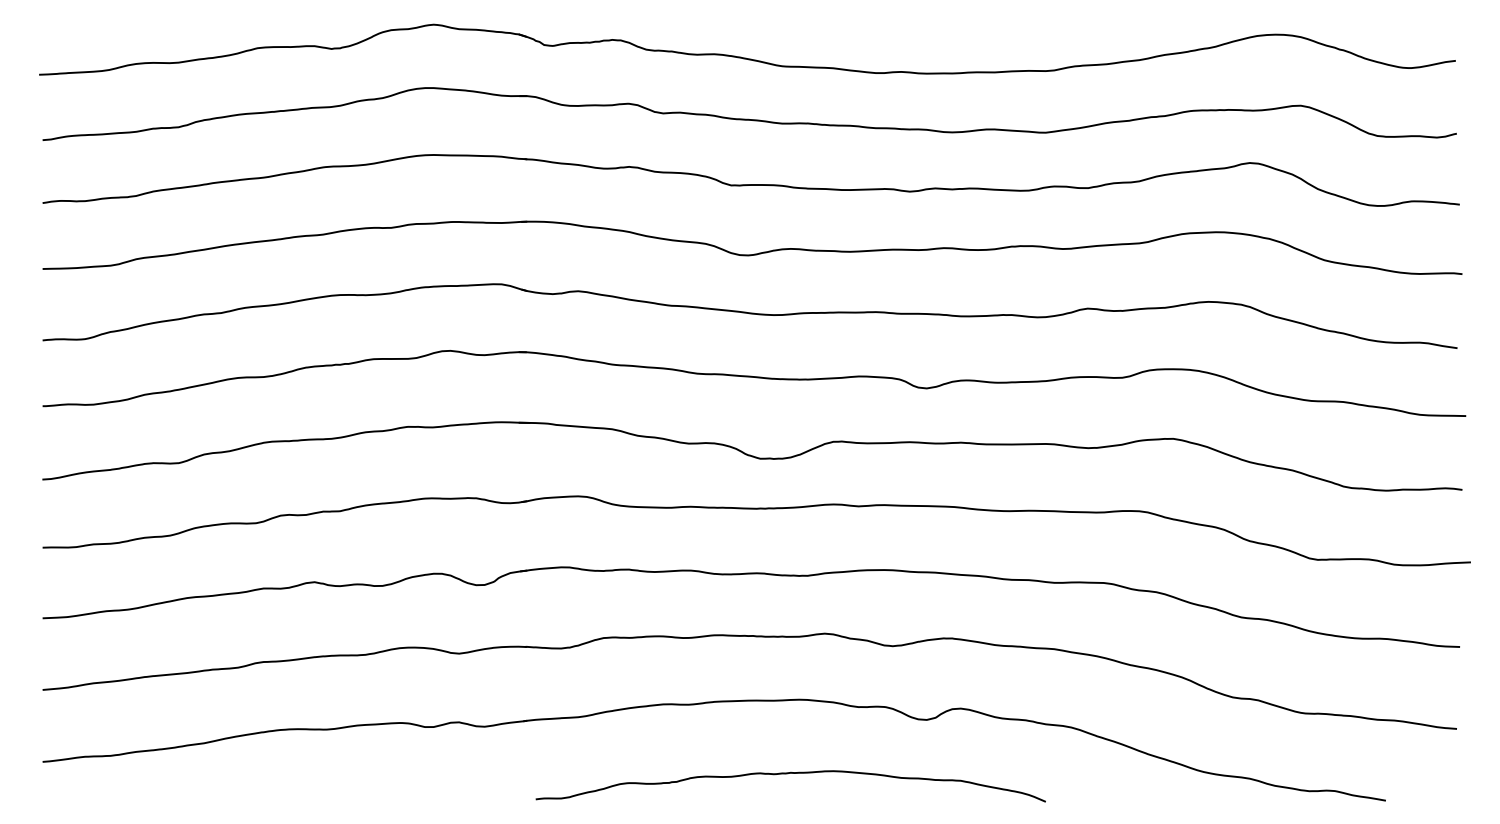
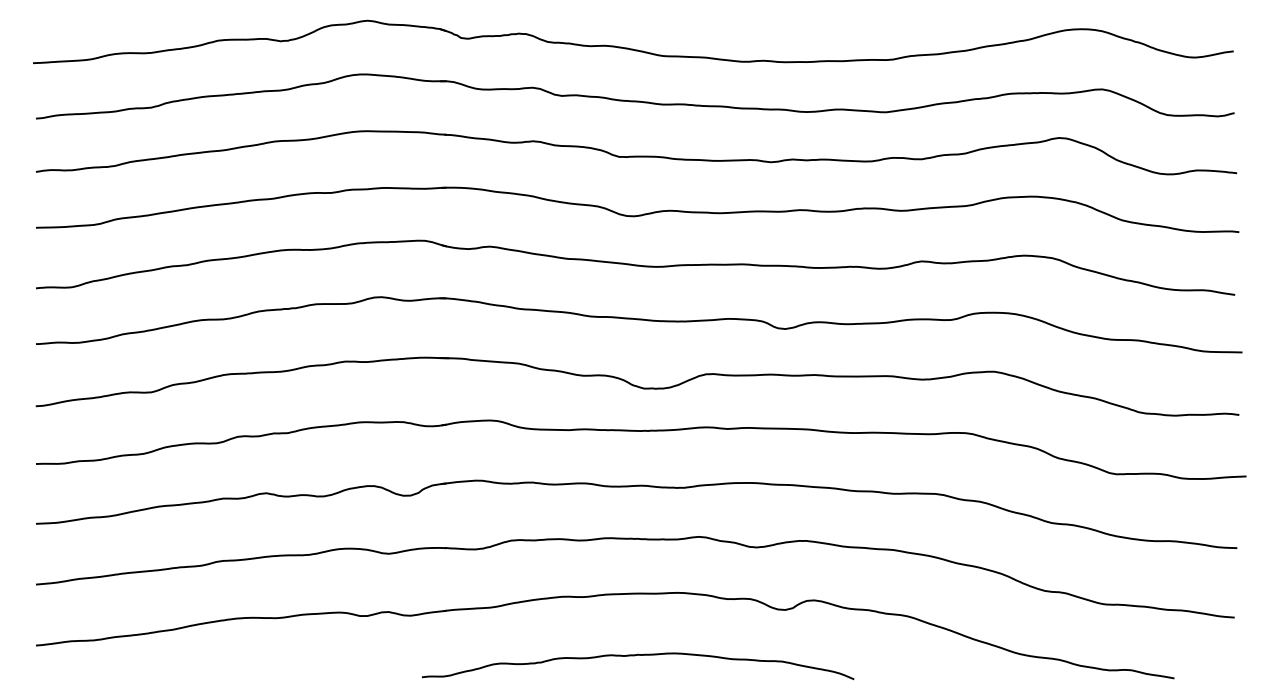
curve: (786, 774) -> (634, 656), moved

